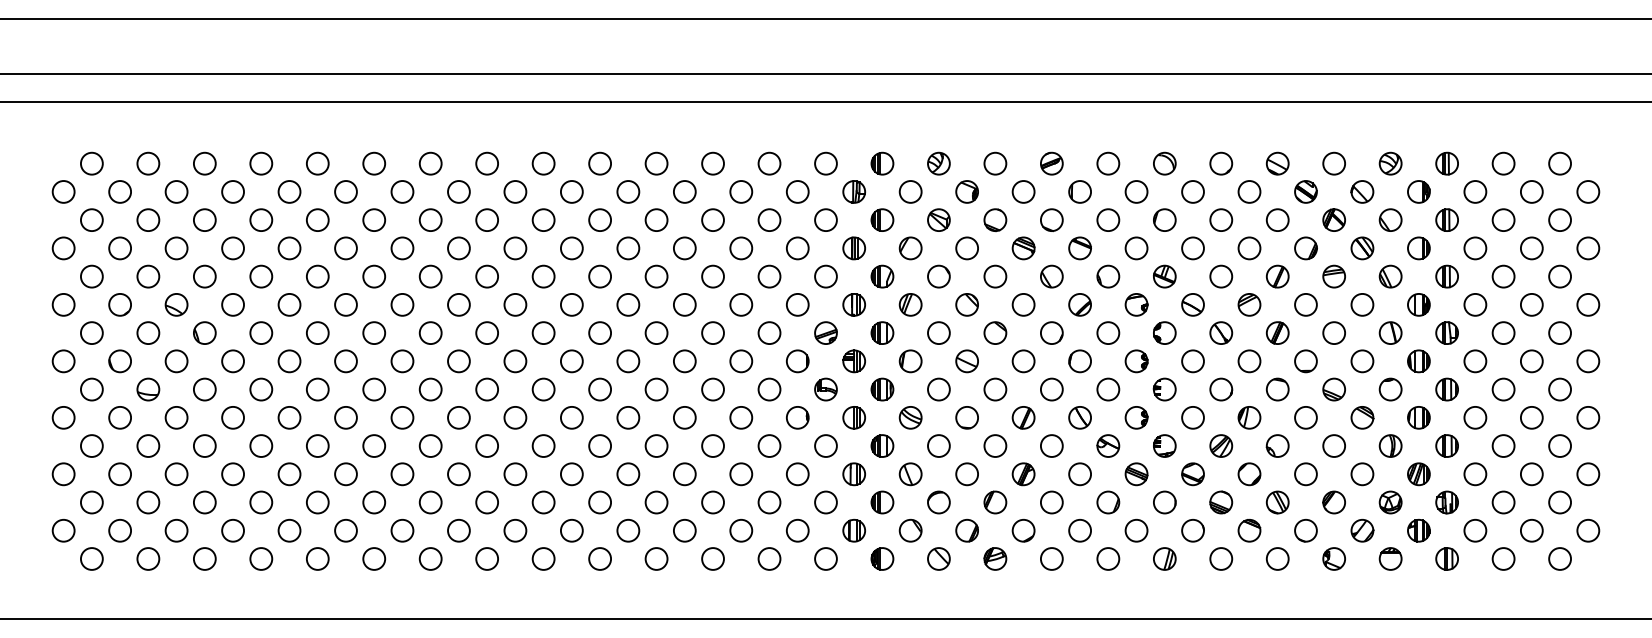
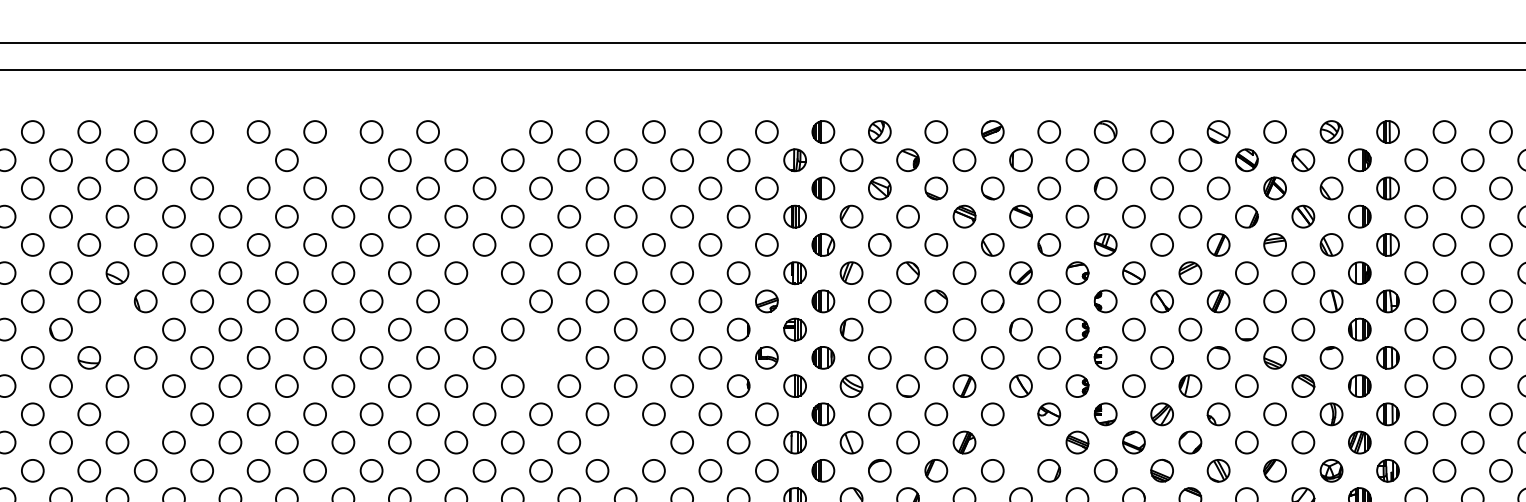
circle: (543, 163) -> (484, 131), removed
circle: (289, 191) -> (230, 159), removed
circle: (402, 191) -> (343, 159), removed
circle: (543, 332) -> (484, 300), removed
circle: (176, 361) -> (117, 329), removed
part: (966, 361) -> (907, 329), removed
circle: (599, 389) -> (540, 357), removed
circle: (204, 445) -> (145, 413), removed
circle: (684, 474) -> (625, 442), removed
circle: (1079, 474) -> (1020, 442), removed

